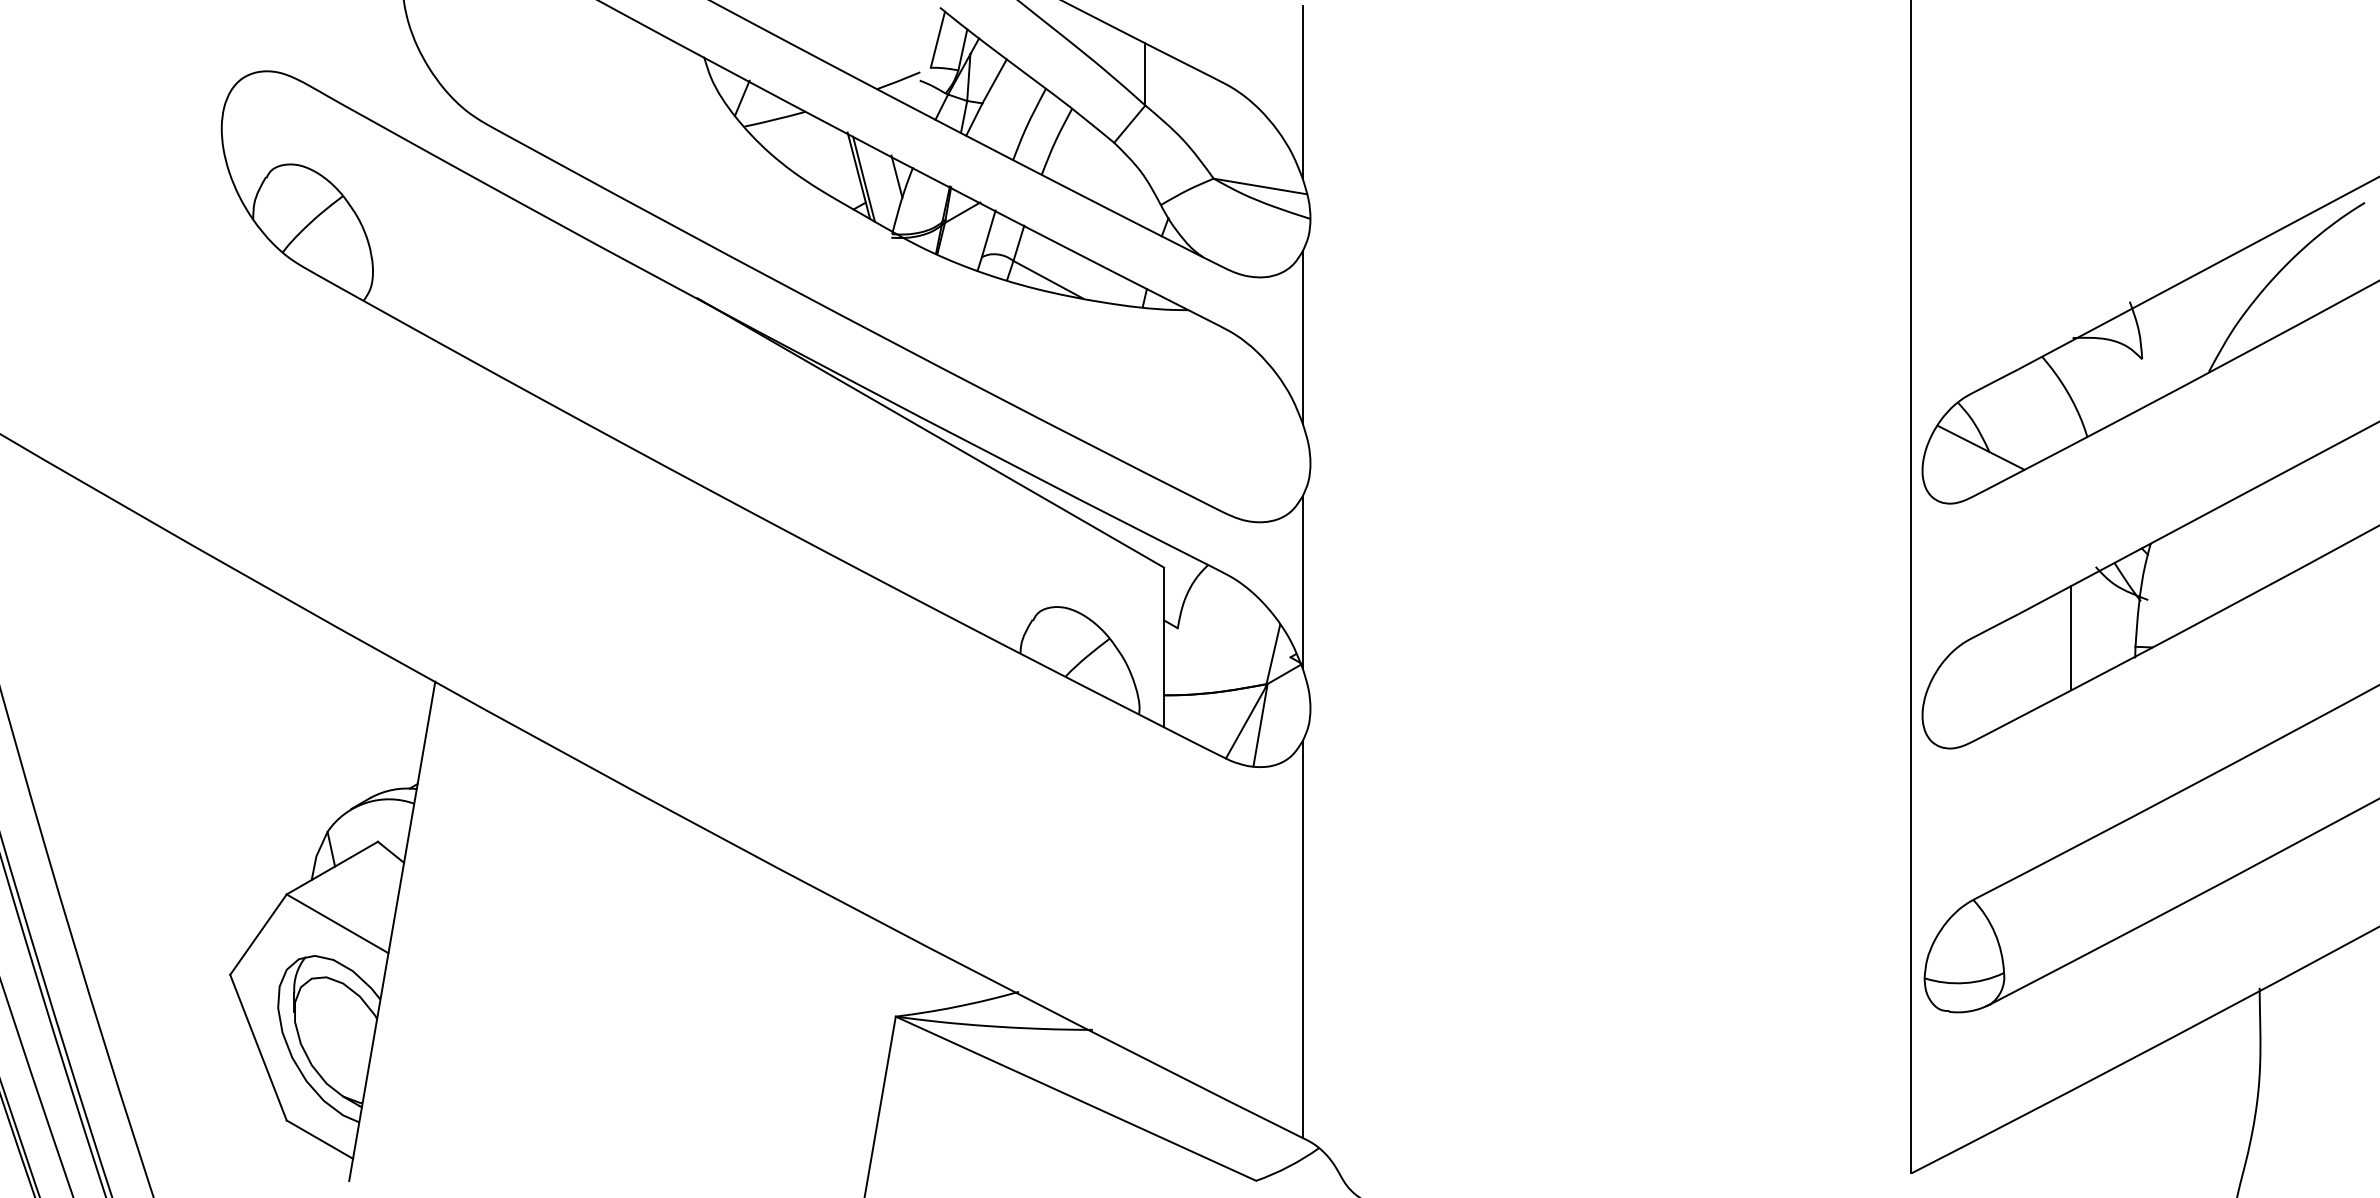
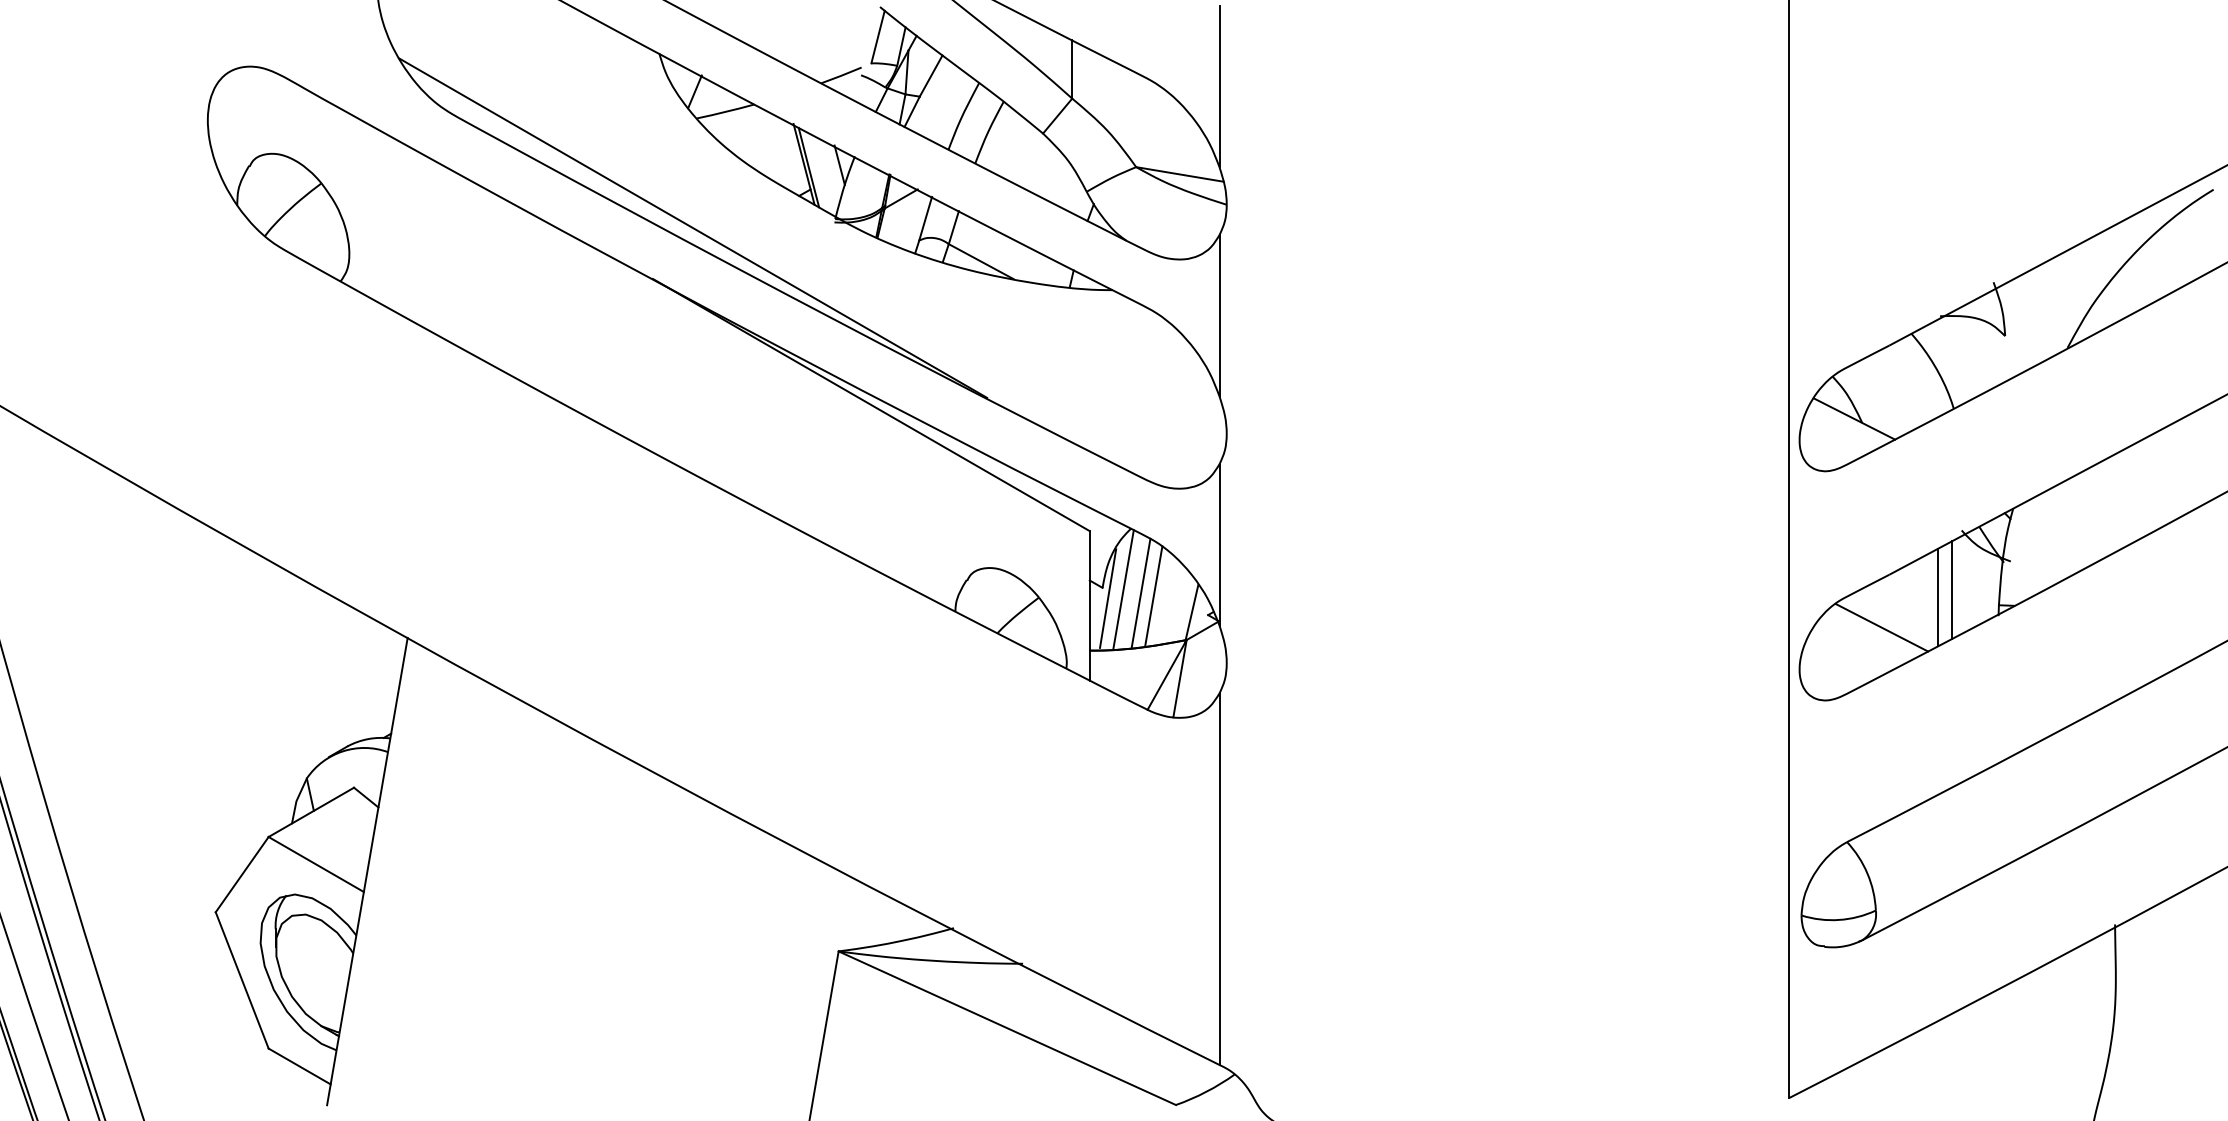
line: (740, 243) -> (693, 227), added
line: (1200, 630) -> (1123, 589), added
line: (2085, 630) -> (1952, 589), added
line: (1218, 633) -> (1140, 592), added
line: (1232, 637) -> (1153, 596), added
line: (1183, 639) -> (1107, 598), added
line: (2009, 670) -> (1880, 627), added

